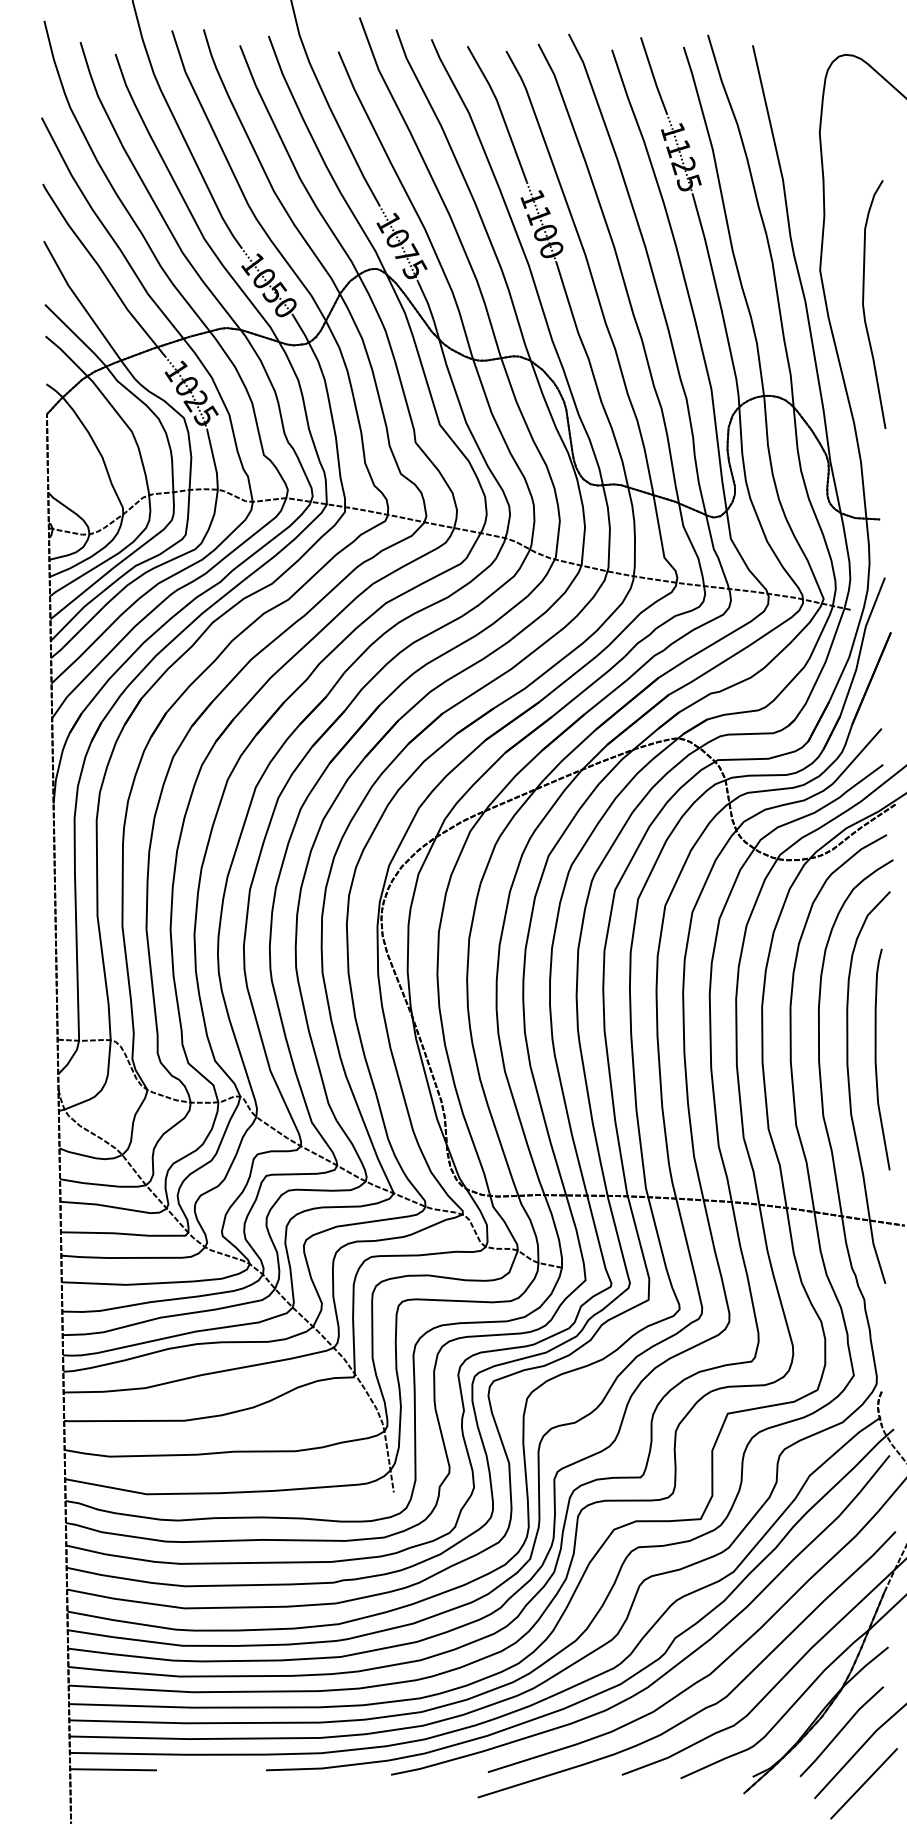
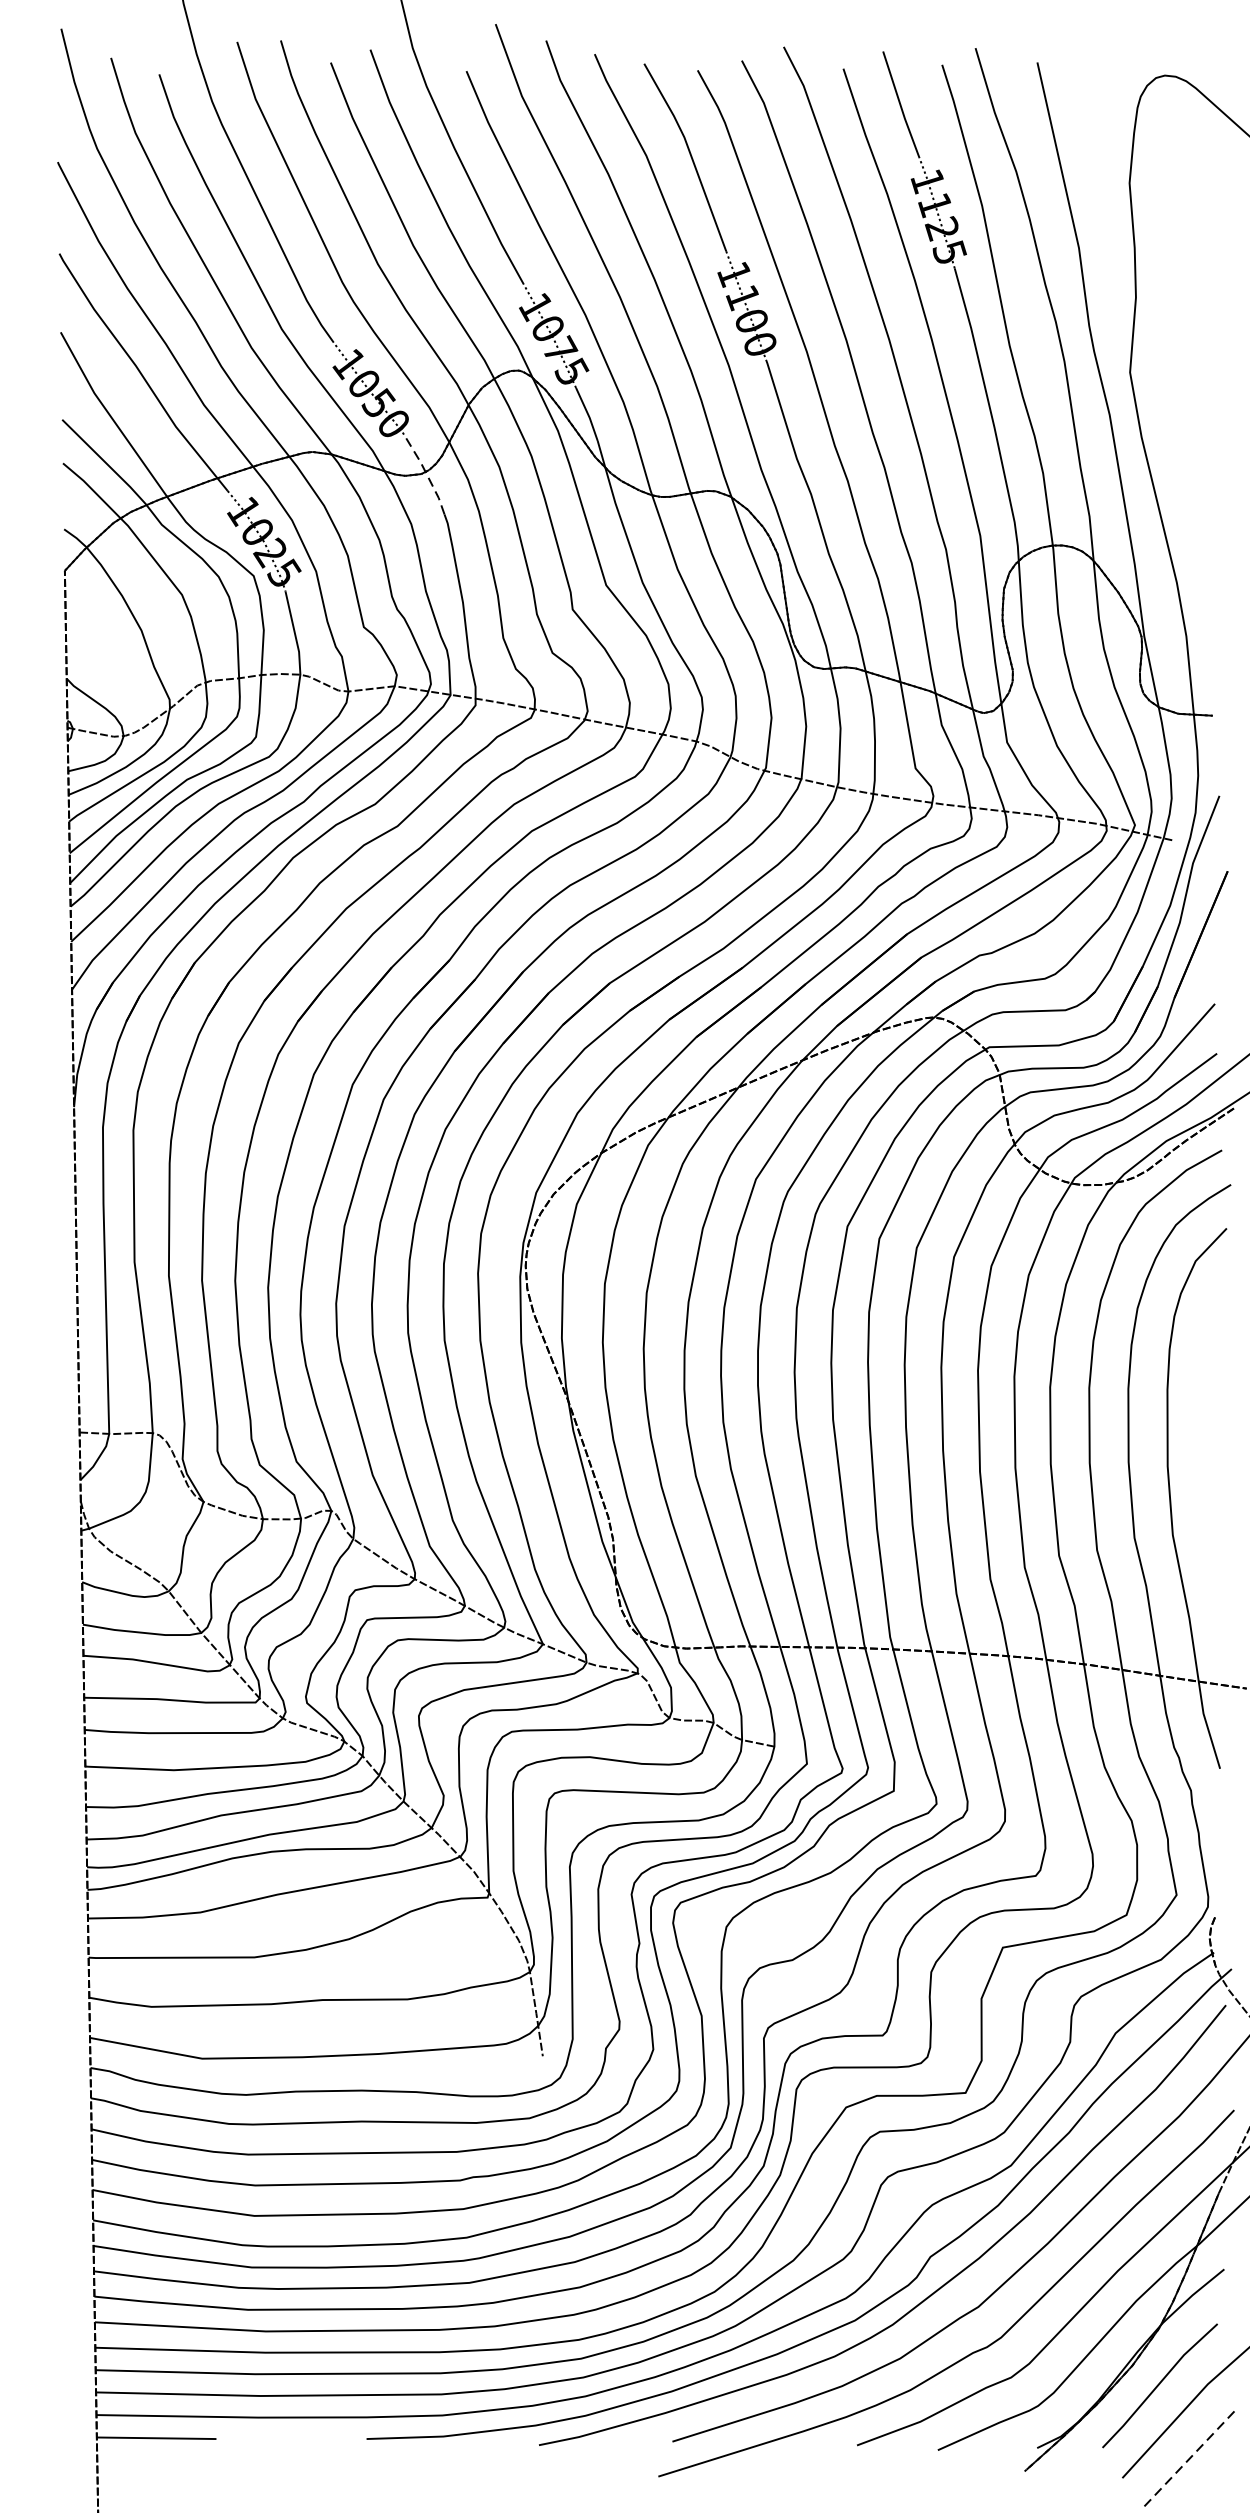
curve: (864, 306) -> (1191, 422), removed
line: (309, 343) -> (426, 473), solid -> dashed
curve: (876, 1059) -> (1207, 1459), removed
line: (864, 1783) -> (1191, 2457), solid -> dashed

